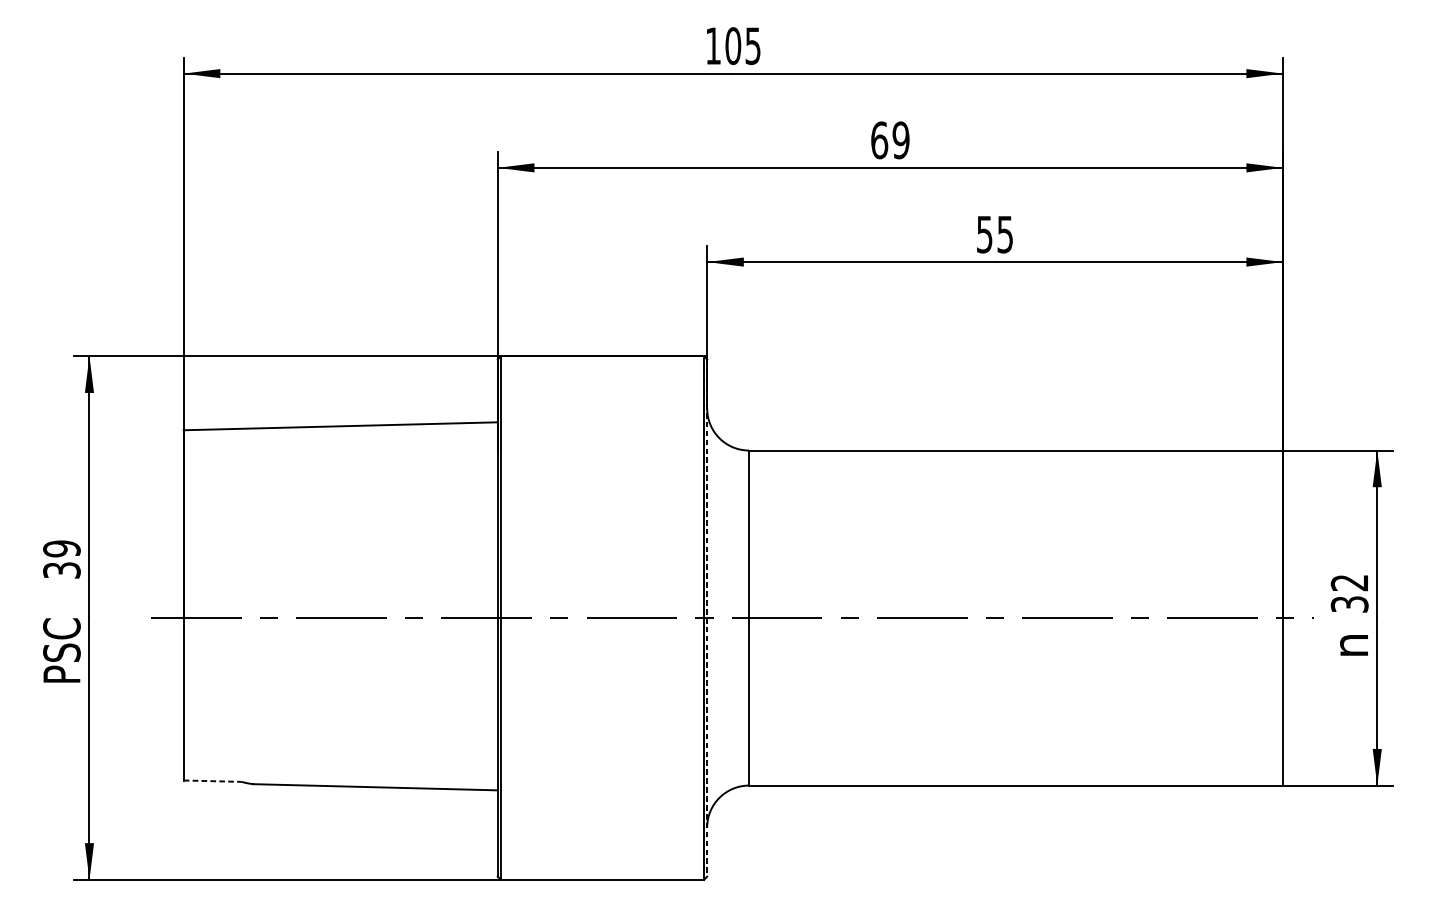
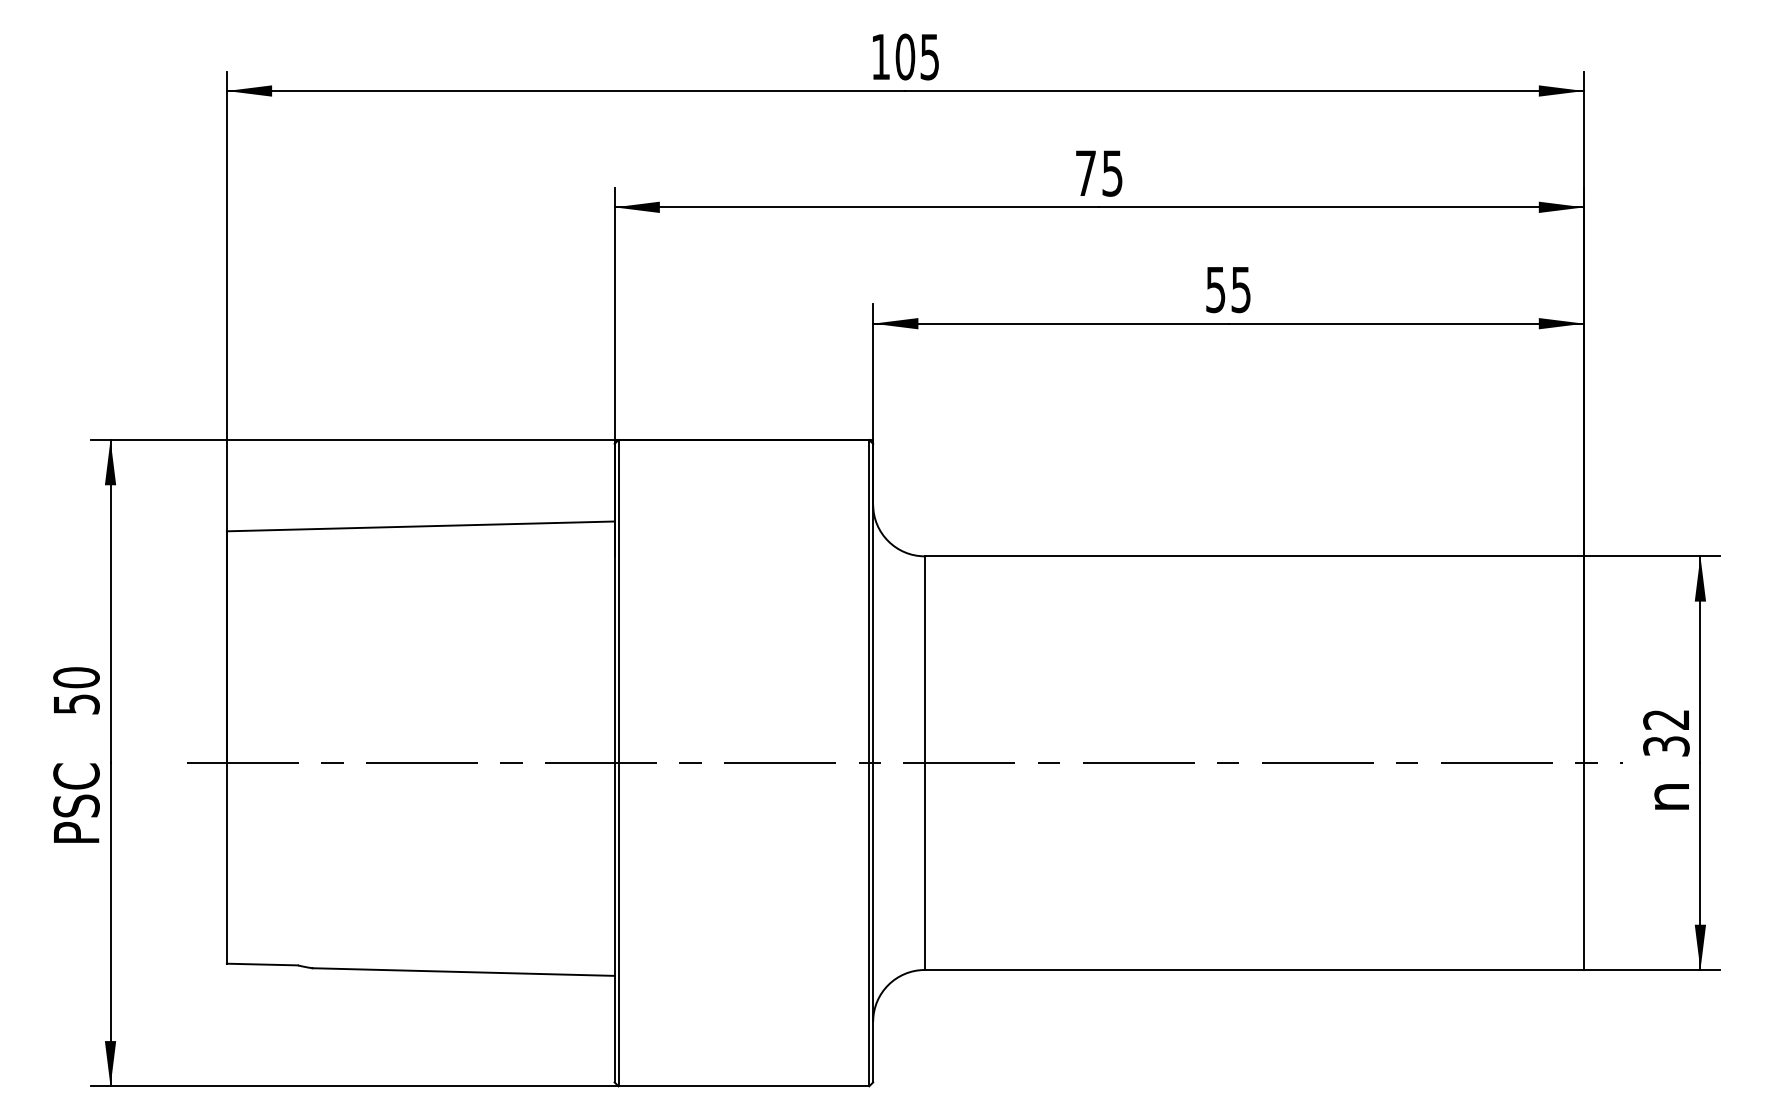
text: (889, 140) -> (1098, 173), 69 -> 75
text: (61, 559) -> (76, 690), 39 -> 50
line: (707, 618) -> (873, 763), dashed -> solid
line: (212, 781) -> (262, 964), dashed -> solid

